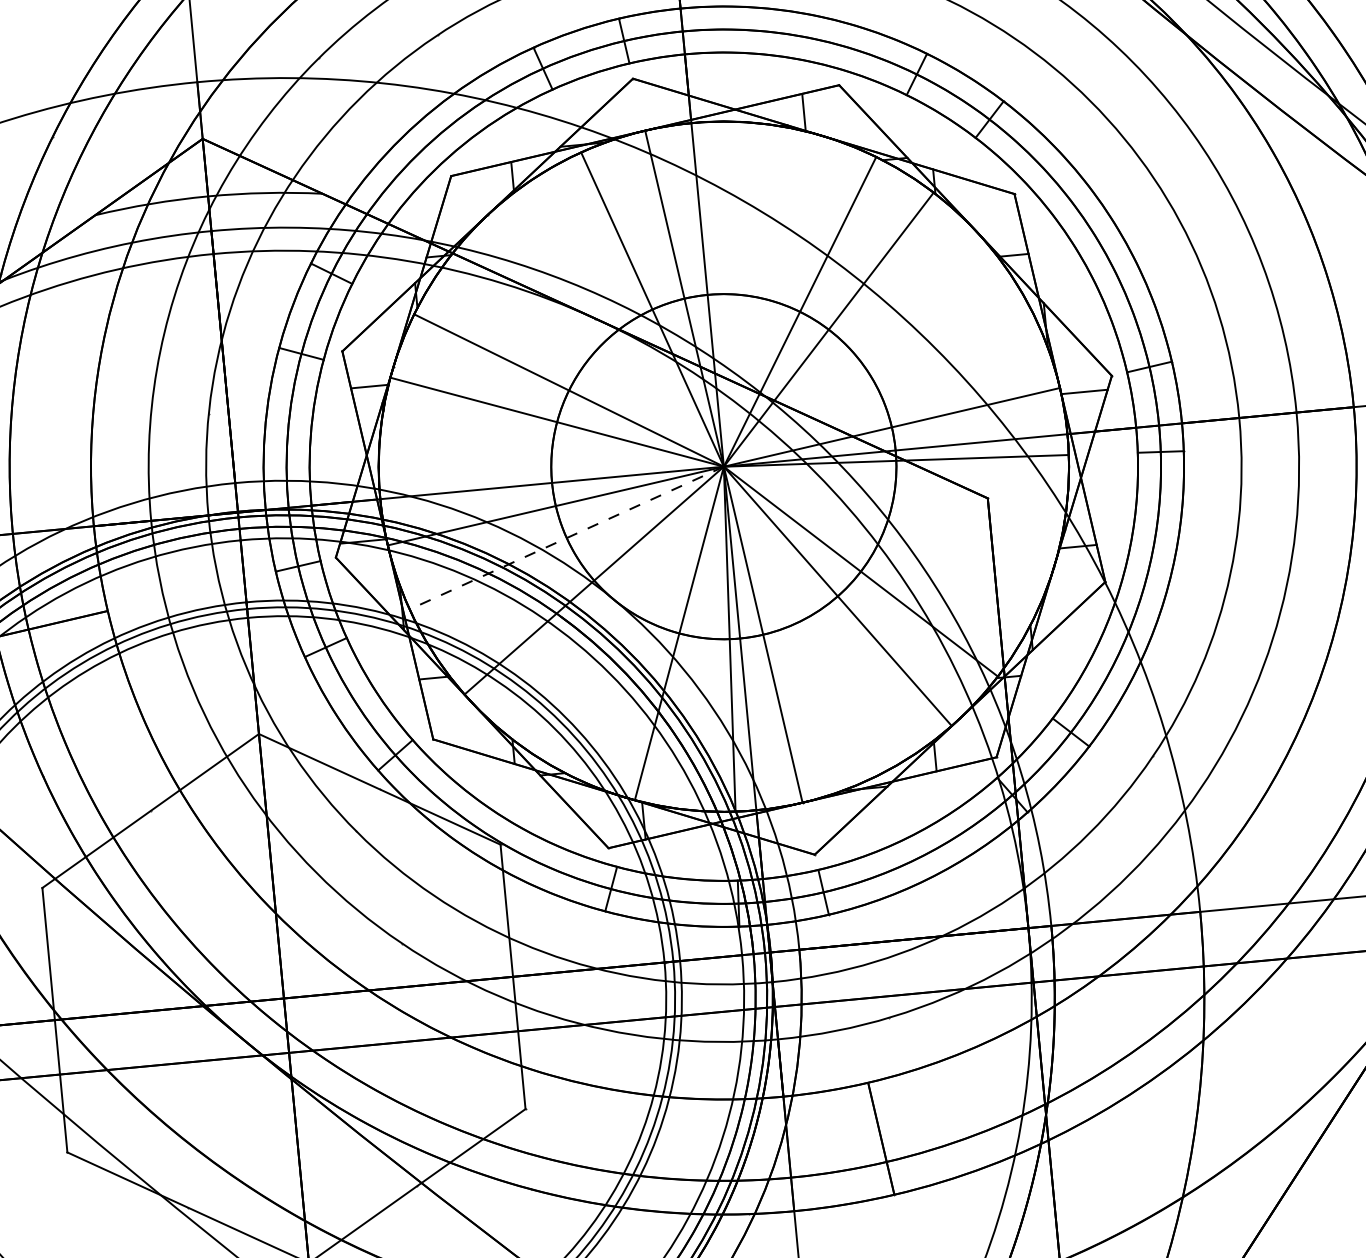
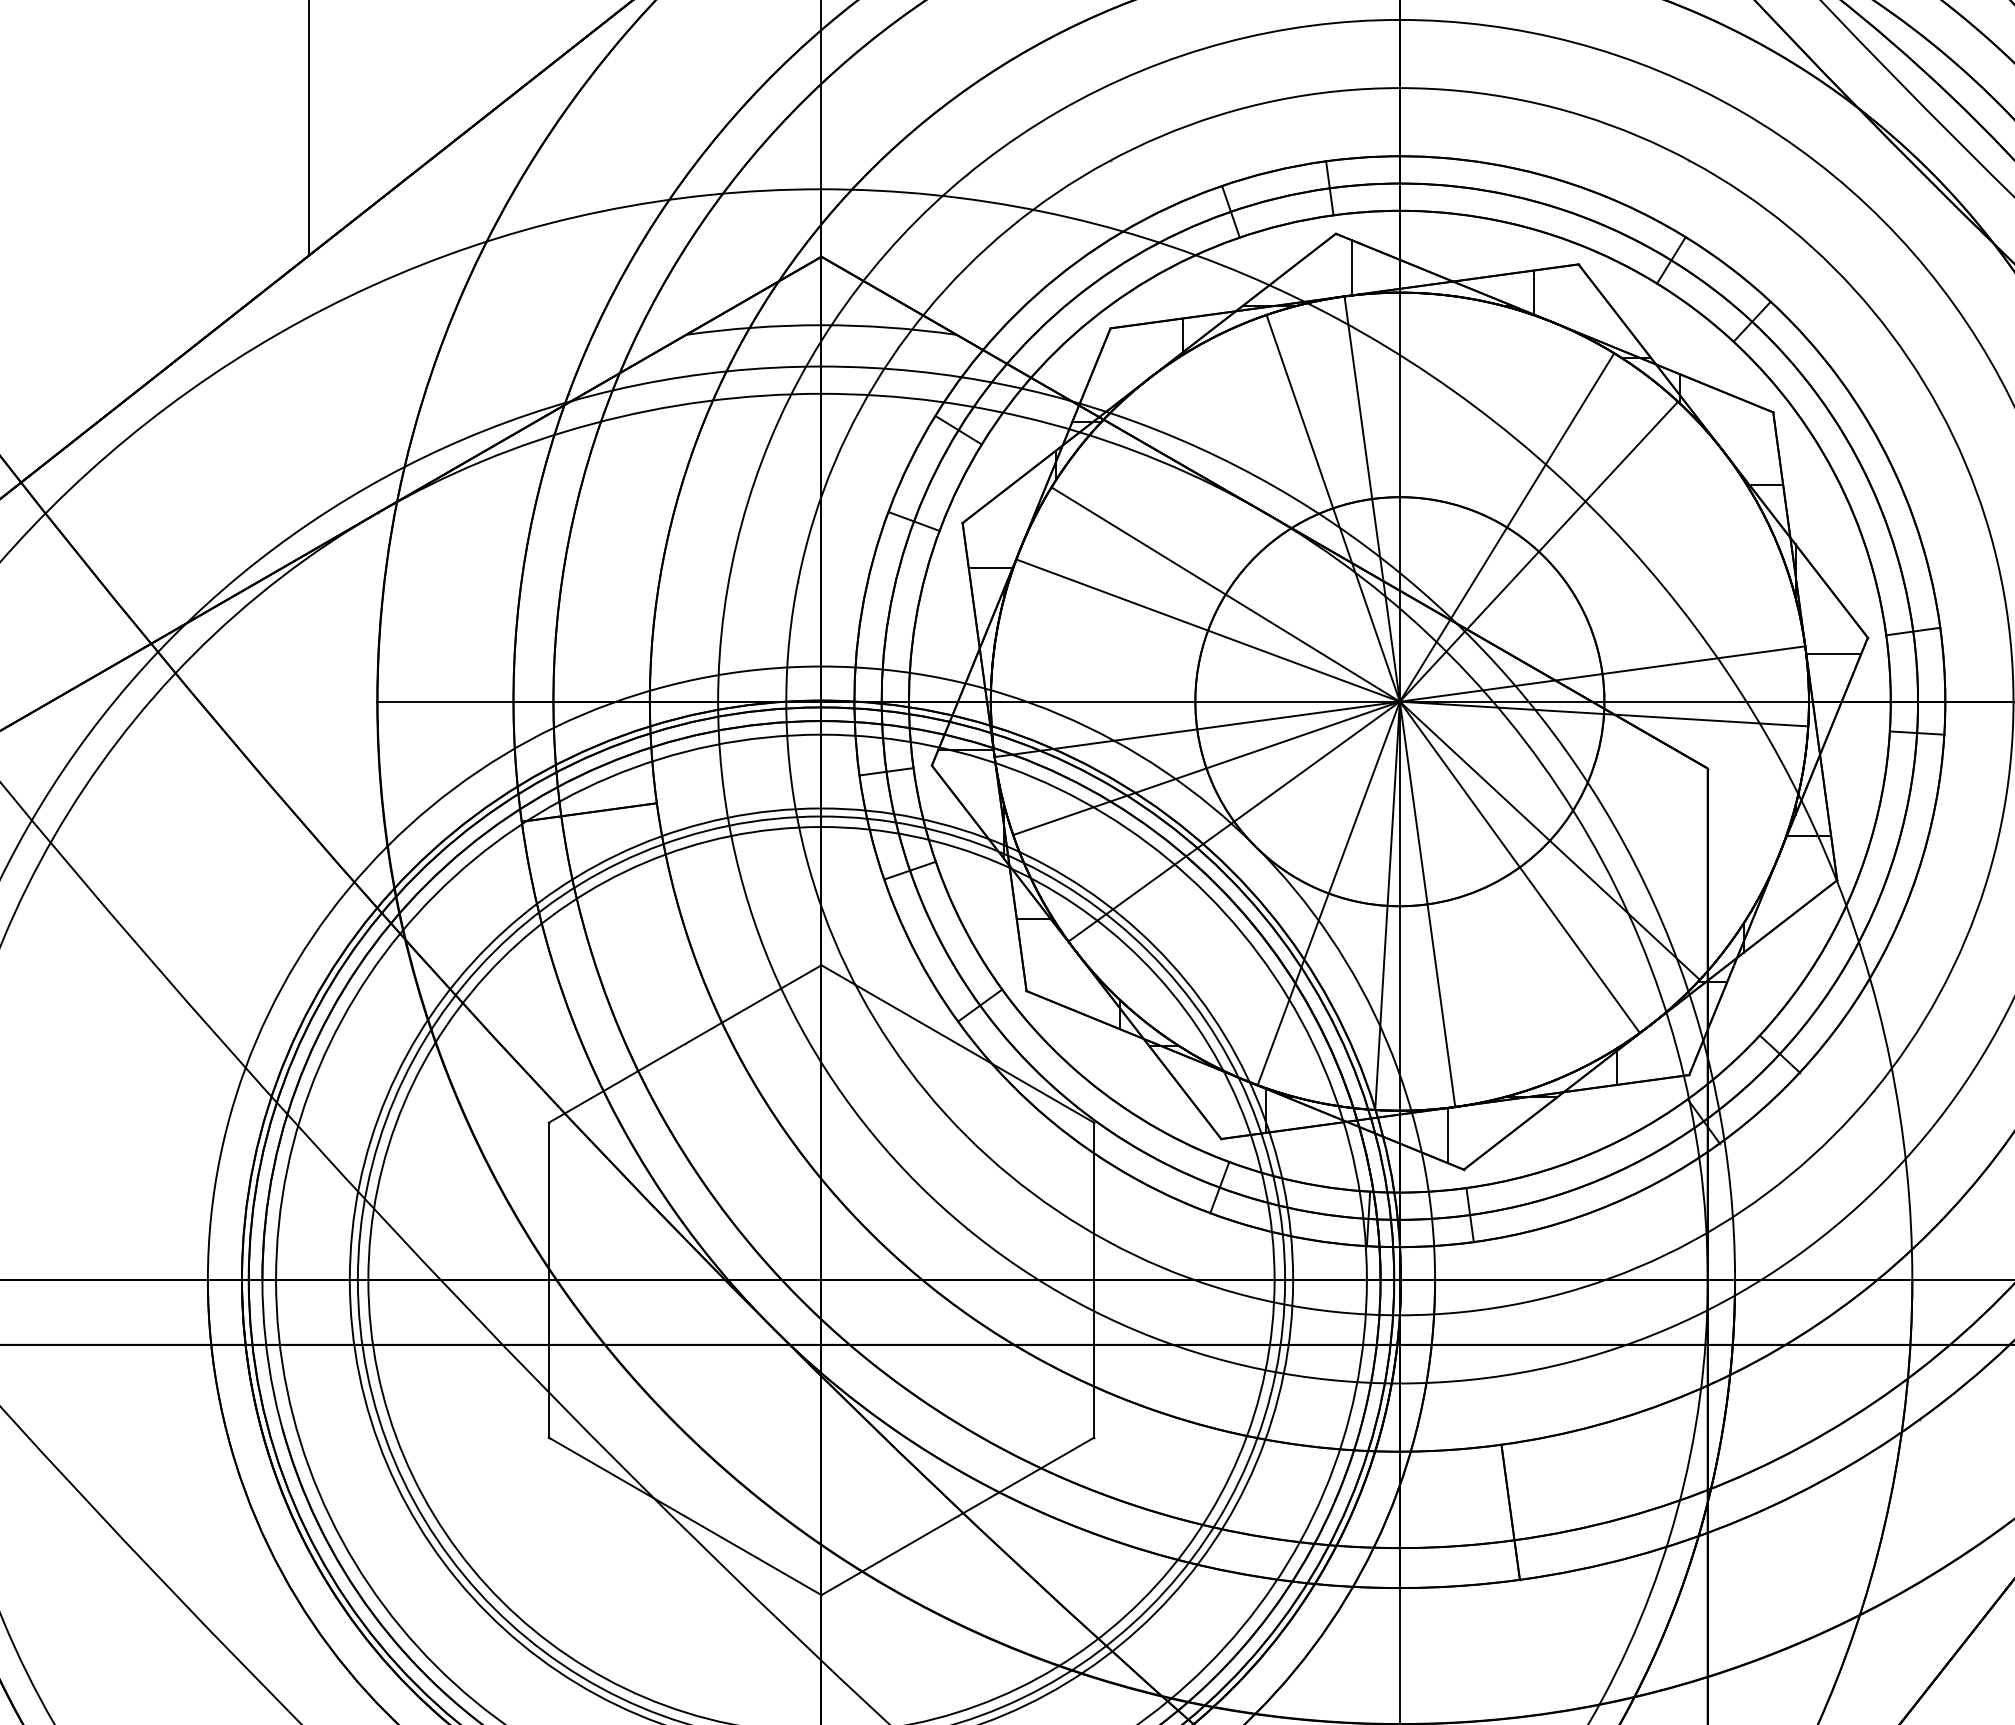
line: (649, 105) -> (1352, 267), added
line: (566, 538) -> (1206, 768), dashed -> solid
line: (798, 827) -> (1447, 1135), added

